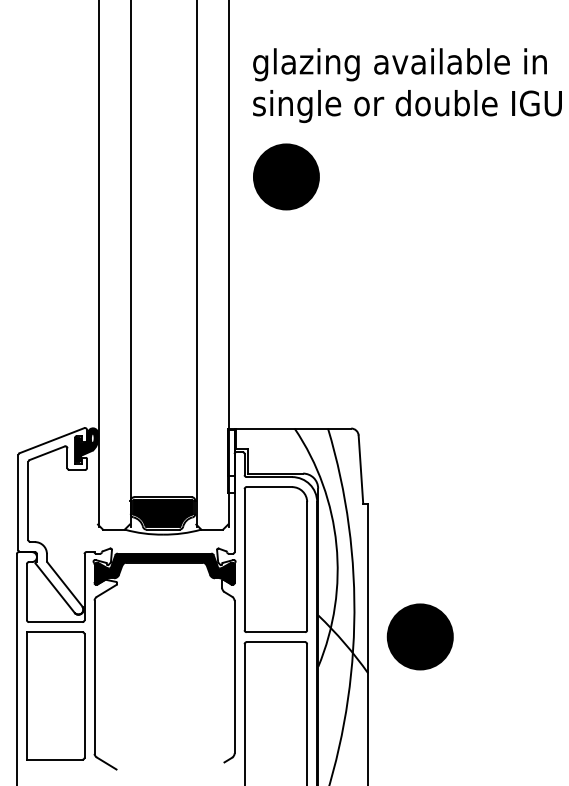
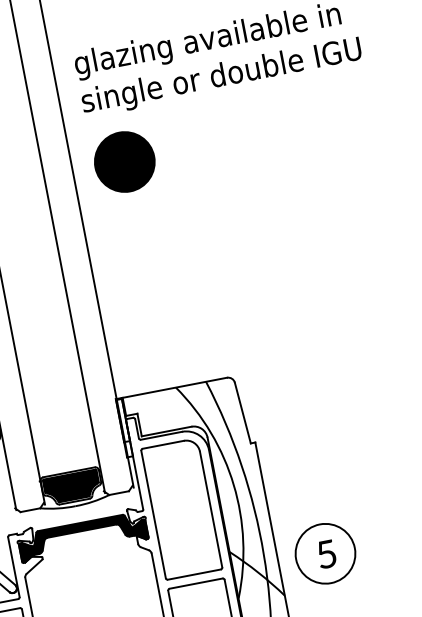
fill: (419, 636) -> (324, 553), removed

